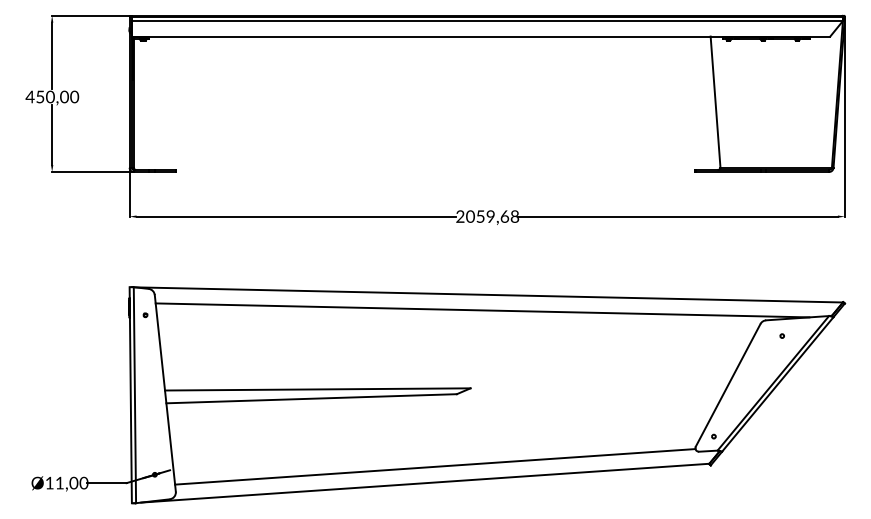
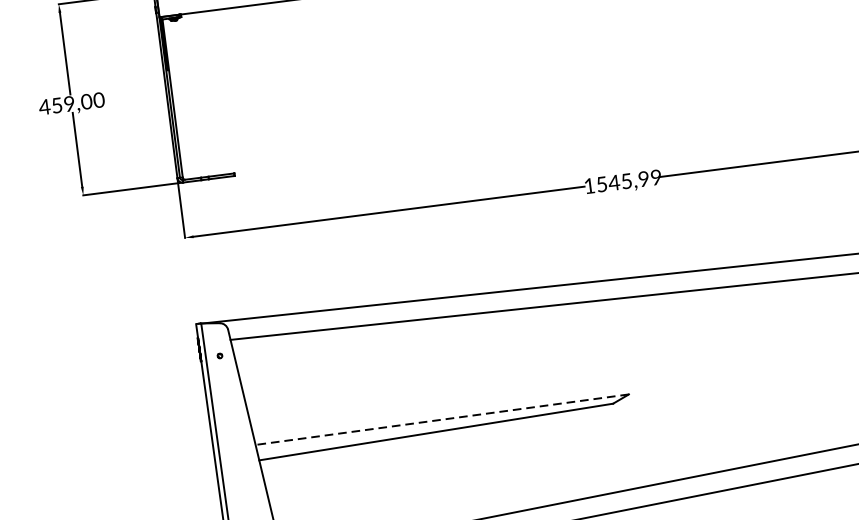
text: (50, 97) -> (69, 104), 450,00 -> 459,00
text: (487, 216) -> (622, 181), 2059,68 -> 1545,99
line: (317, 389) -> (441, 419), solid -> dashed

